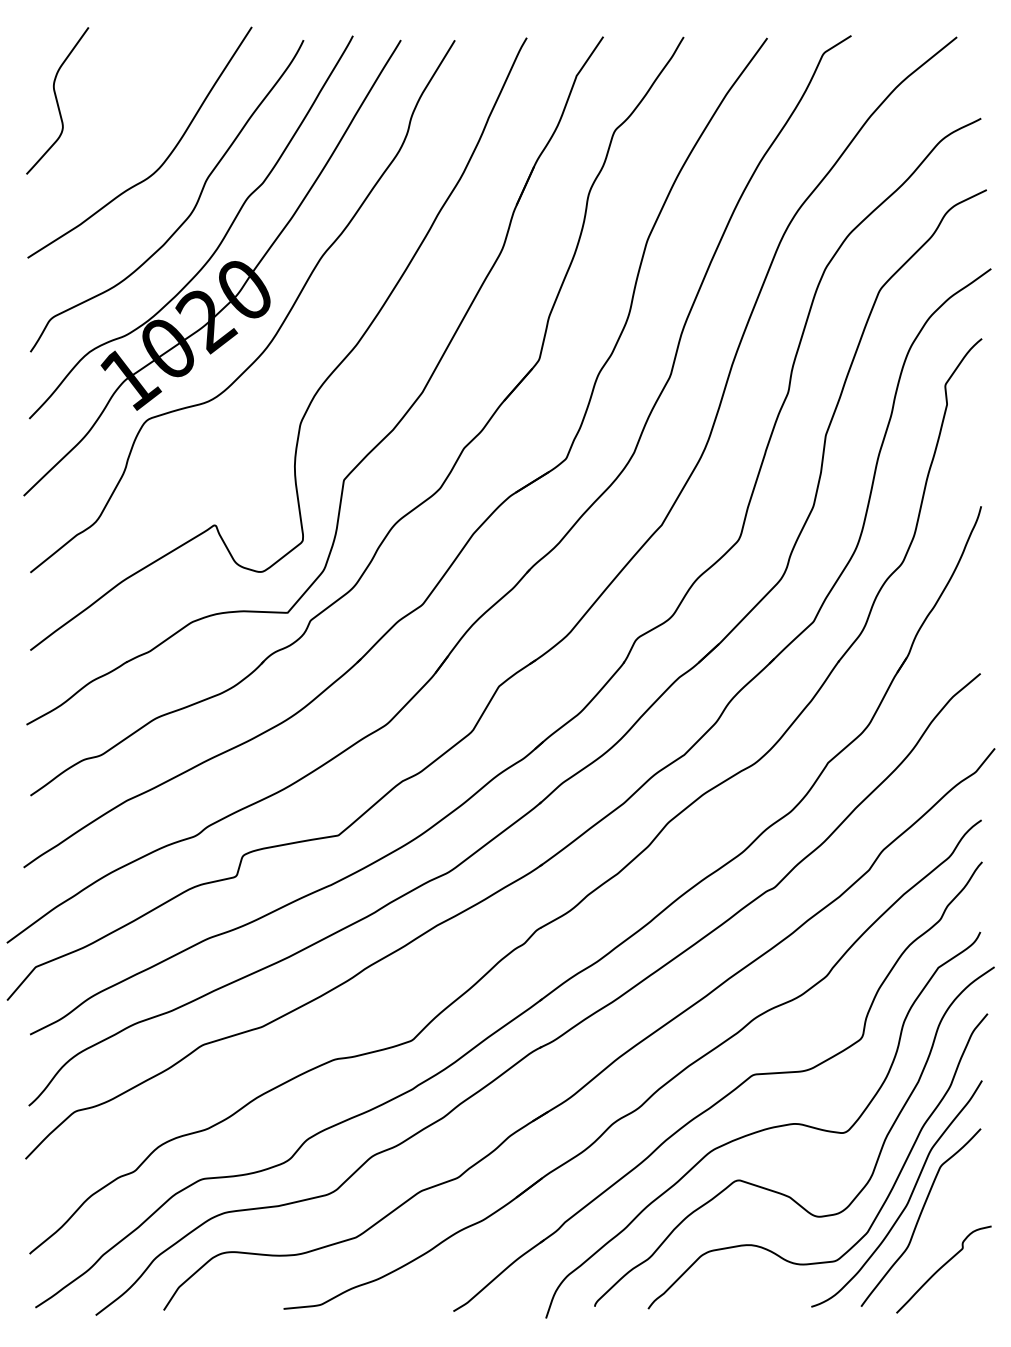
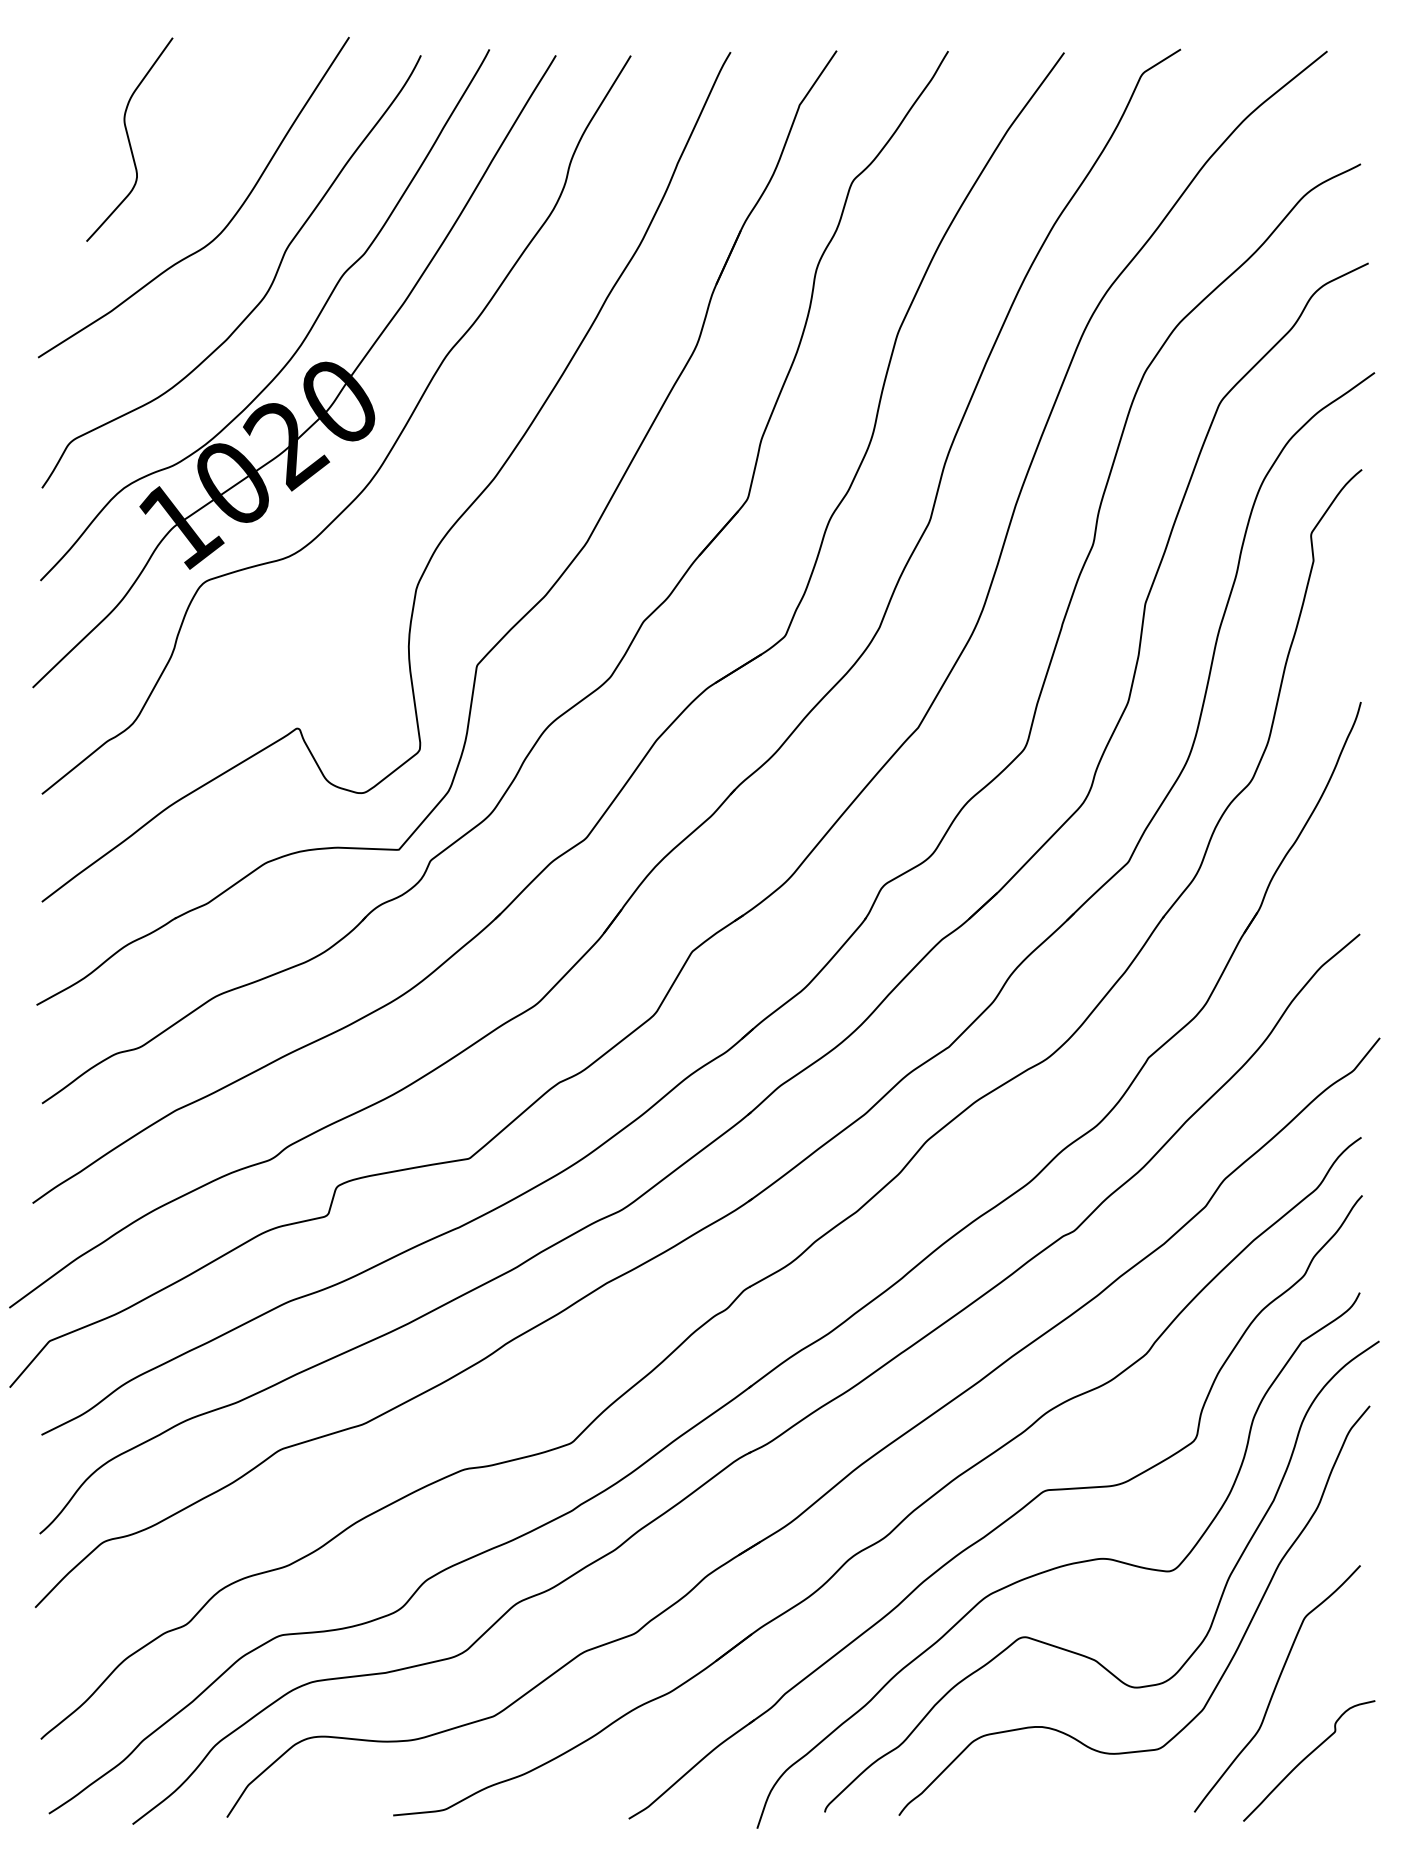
curve: (57, 100) -> (129, 139), moved
curve: (908, 1198) -> (1260, 1662), removed

